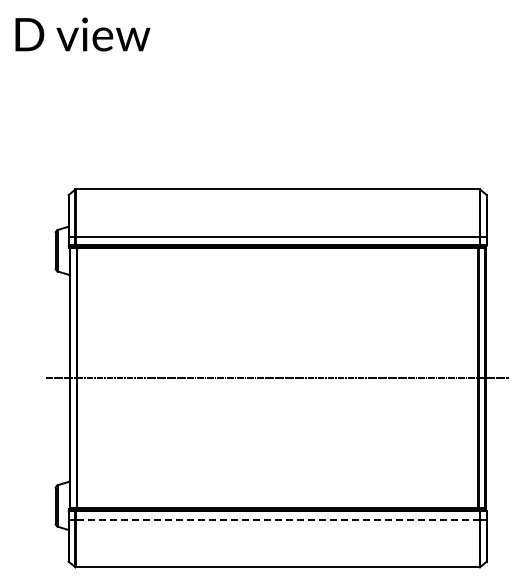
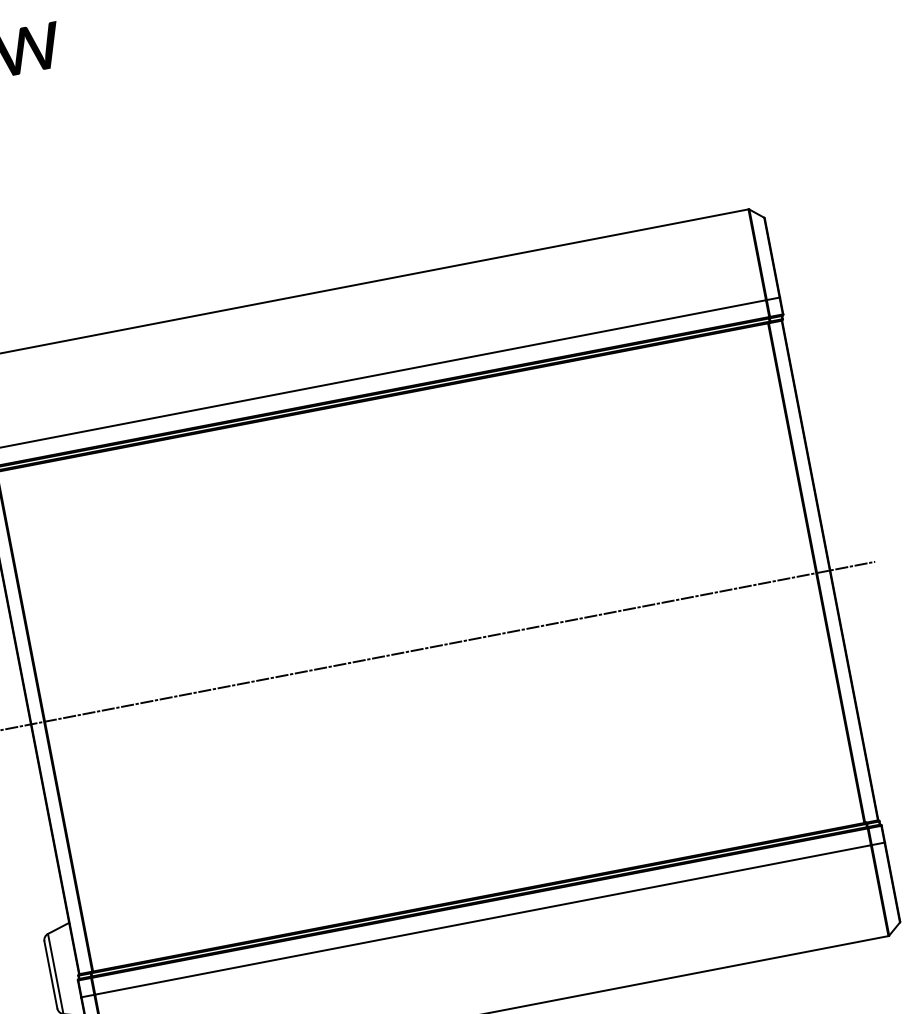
line: (277, 520) -> (482, 920), dashed -> solid

